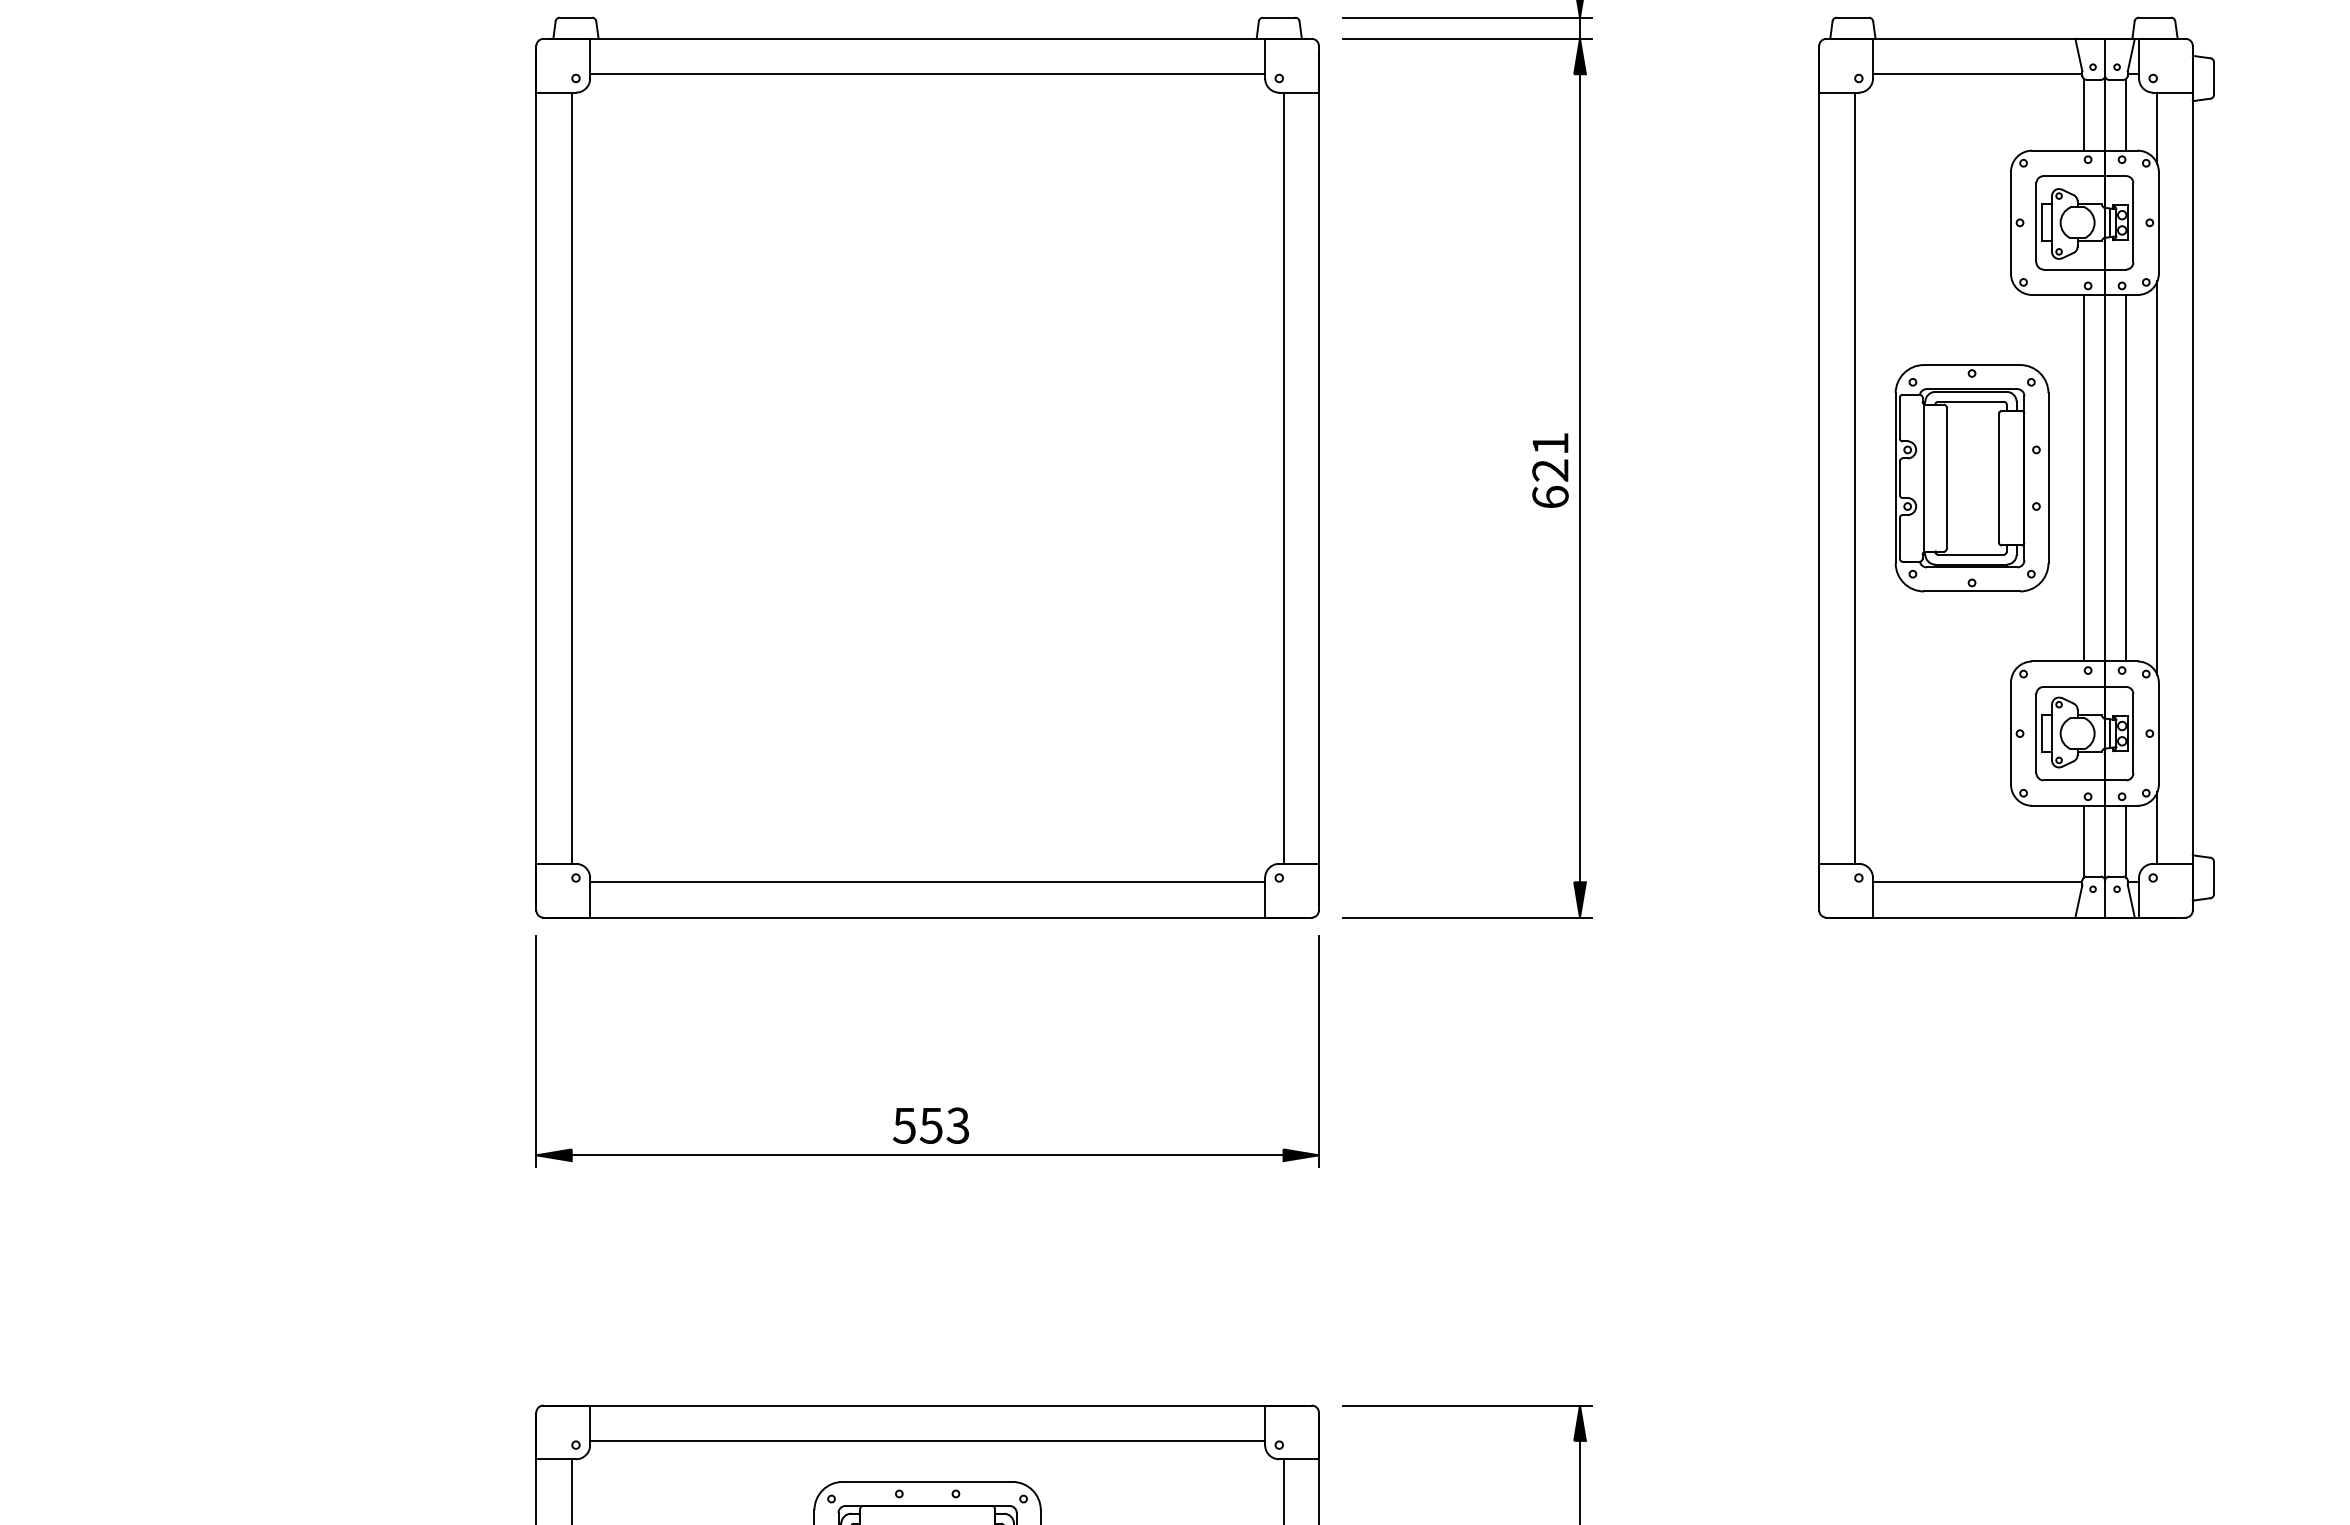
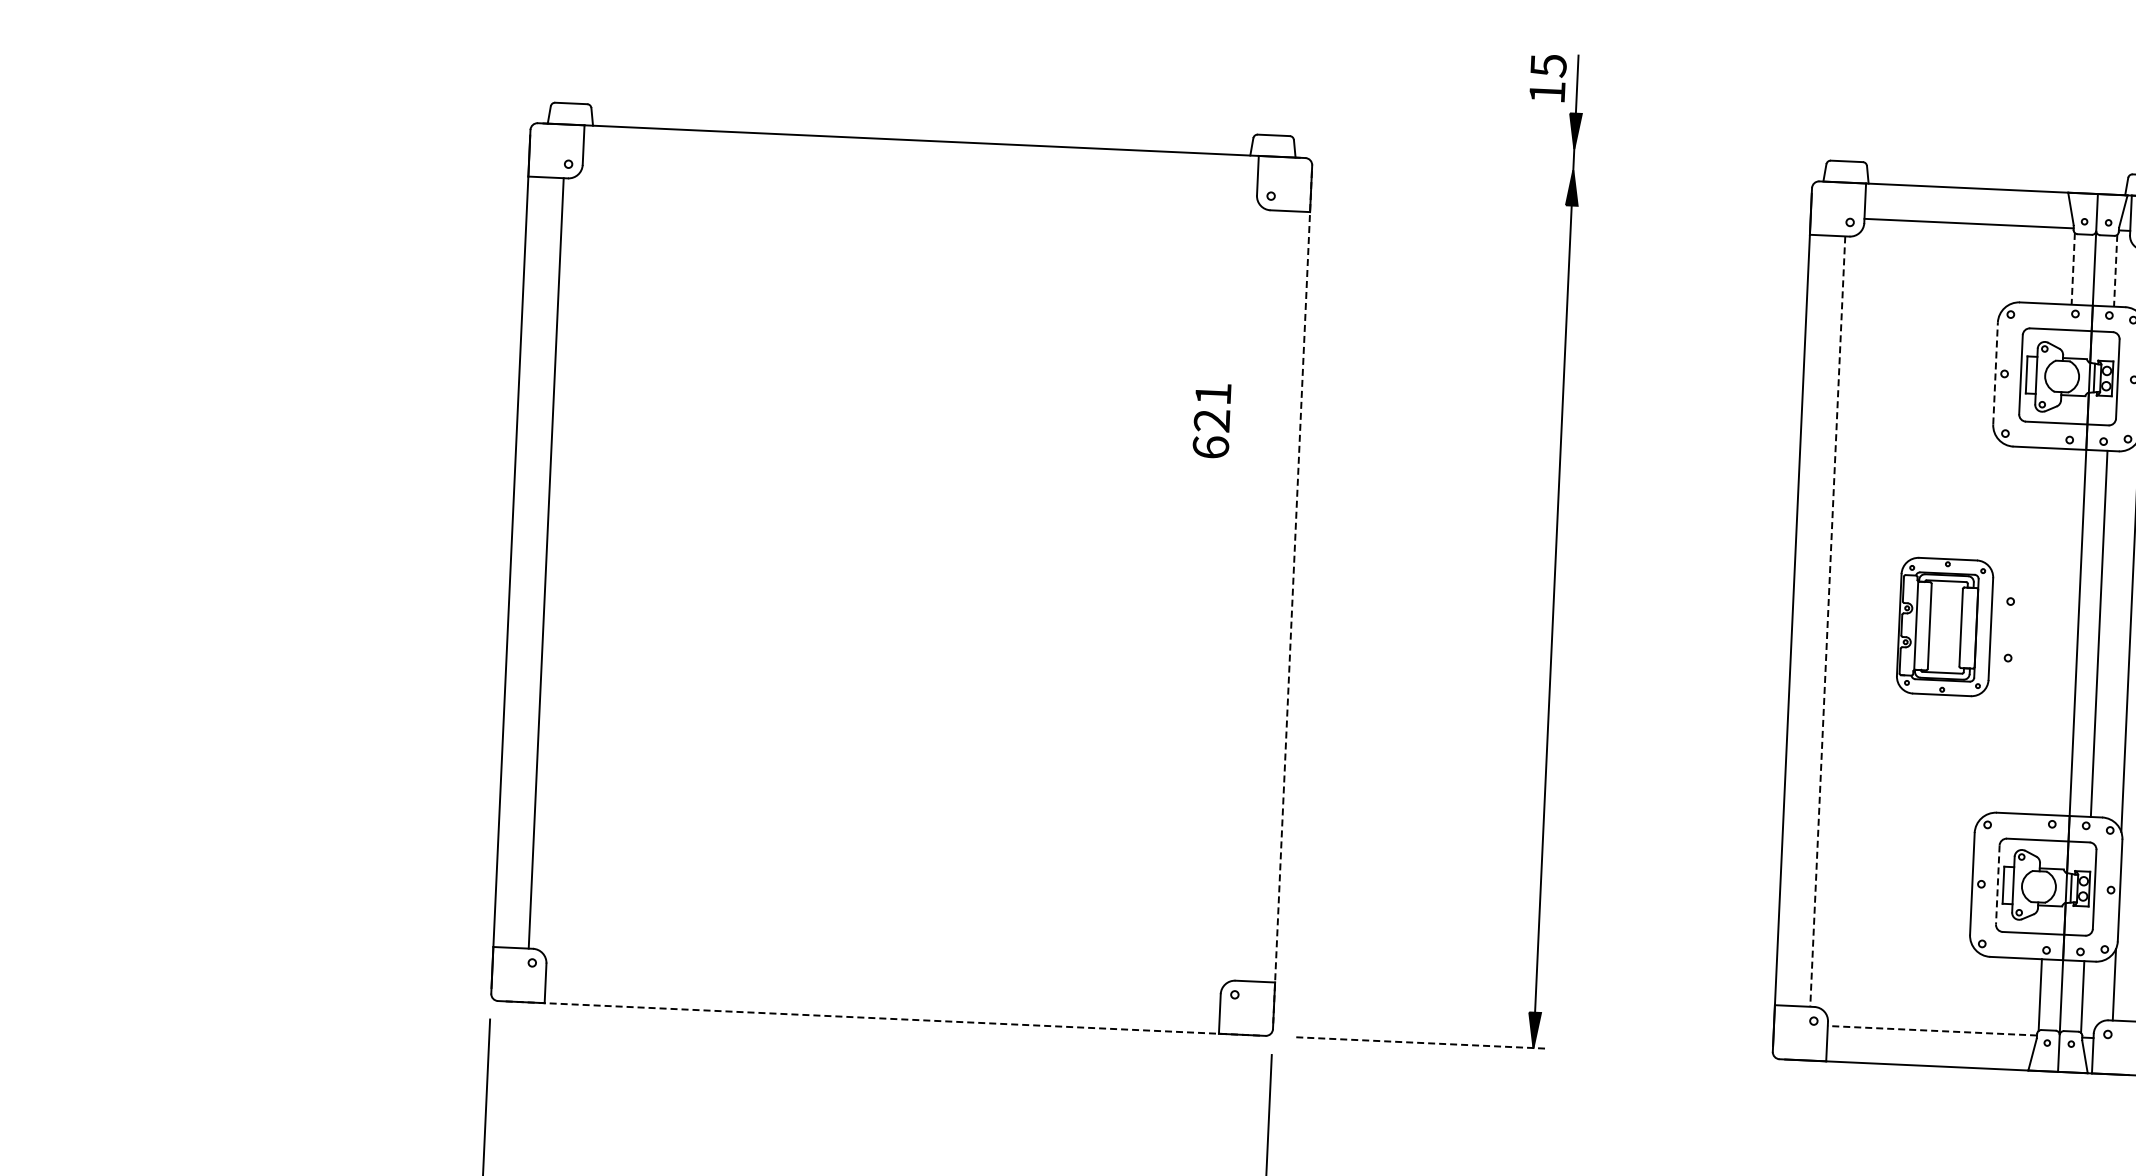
line: (1466, 17) -> (1460, 143), removed
line: (1466, 38) -> (1459, 164), removed
line: (927, 74) -> (919, 176), removed
line: (2083, 114) -> (2072, 268), solid -> dashed
line: (2126, 114) -> (2115, 270), solid -> dashed
line: (2010, 222) -> (1995, 373), solid -> dashed
text: (1550, 470) -> (1212, 420), moved
line: (1283, 477) -> (1257, 594), removed
line: (1318, 478) -> (1292, 597), solid -> dashed
line: (1854, 478) -> (1827, 621), solid -> dashed
part: (1971, 478) -> (1944, 627), size x0.6
line: (2083, 478) -> (2056, 632), removed
line: (2036, 733) -> (1997, 884), solid -> dashed
line: (927, 882) -> (883, 983), removed
line: (1977, 882) -> (1932, 1031), solid -> dashed
line: (927, 917) -> (881, 1018), solid -> dashed
line: (1467, 917) -> (1421, 1042), solid -> dashed

